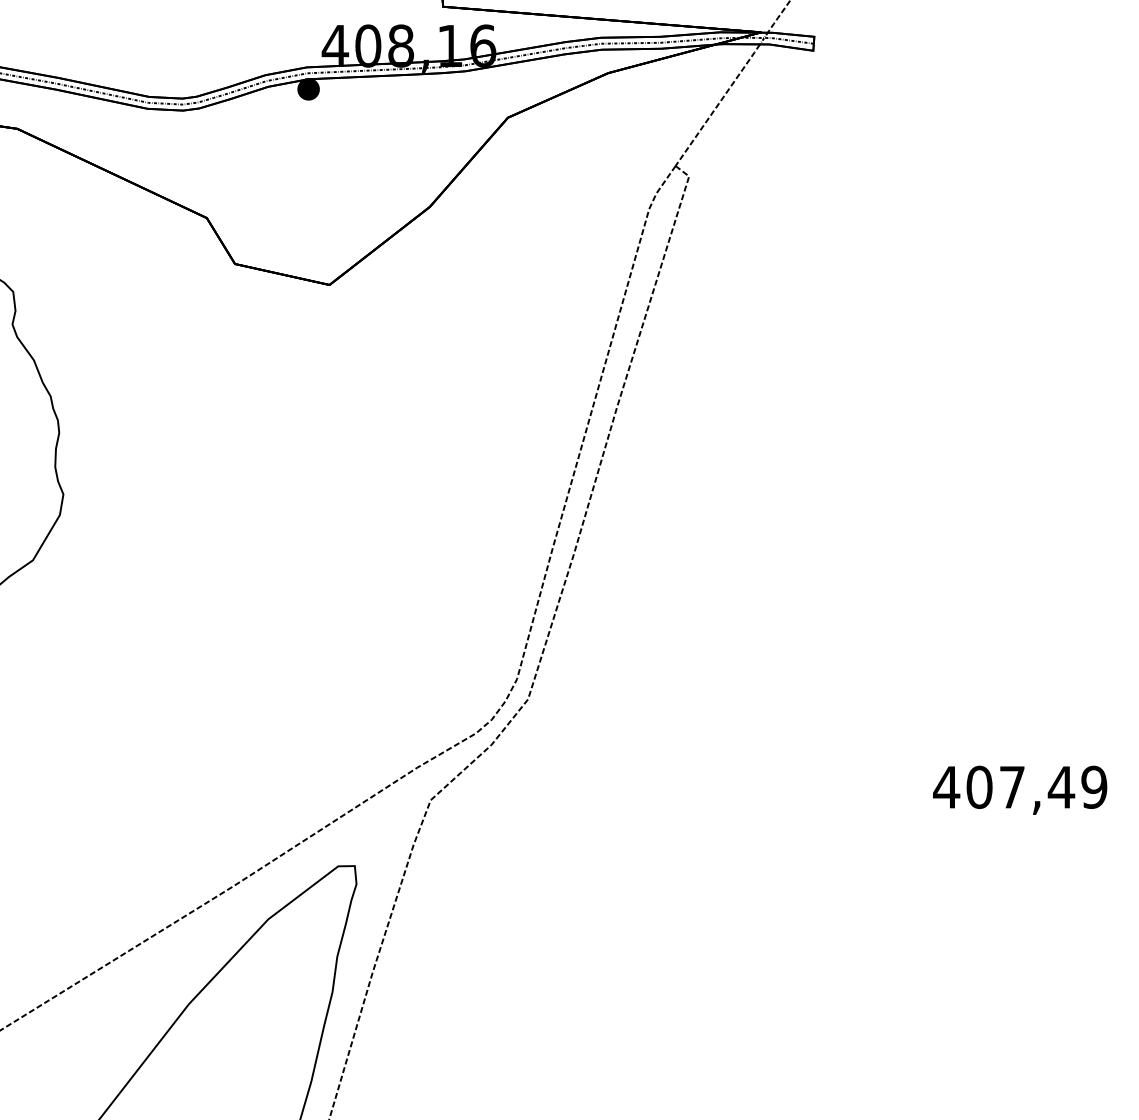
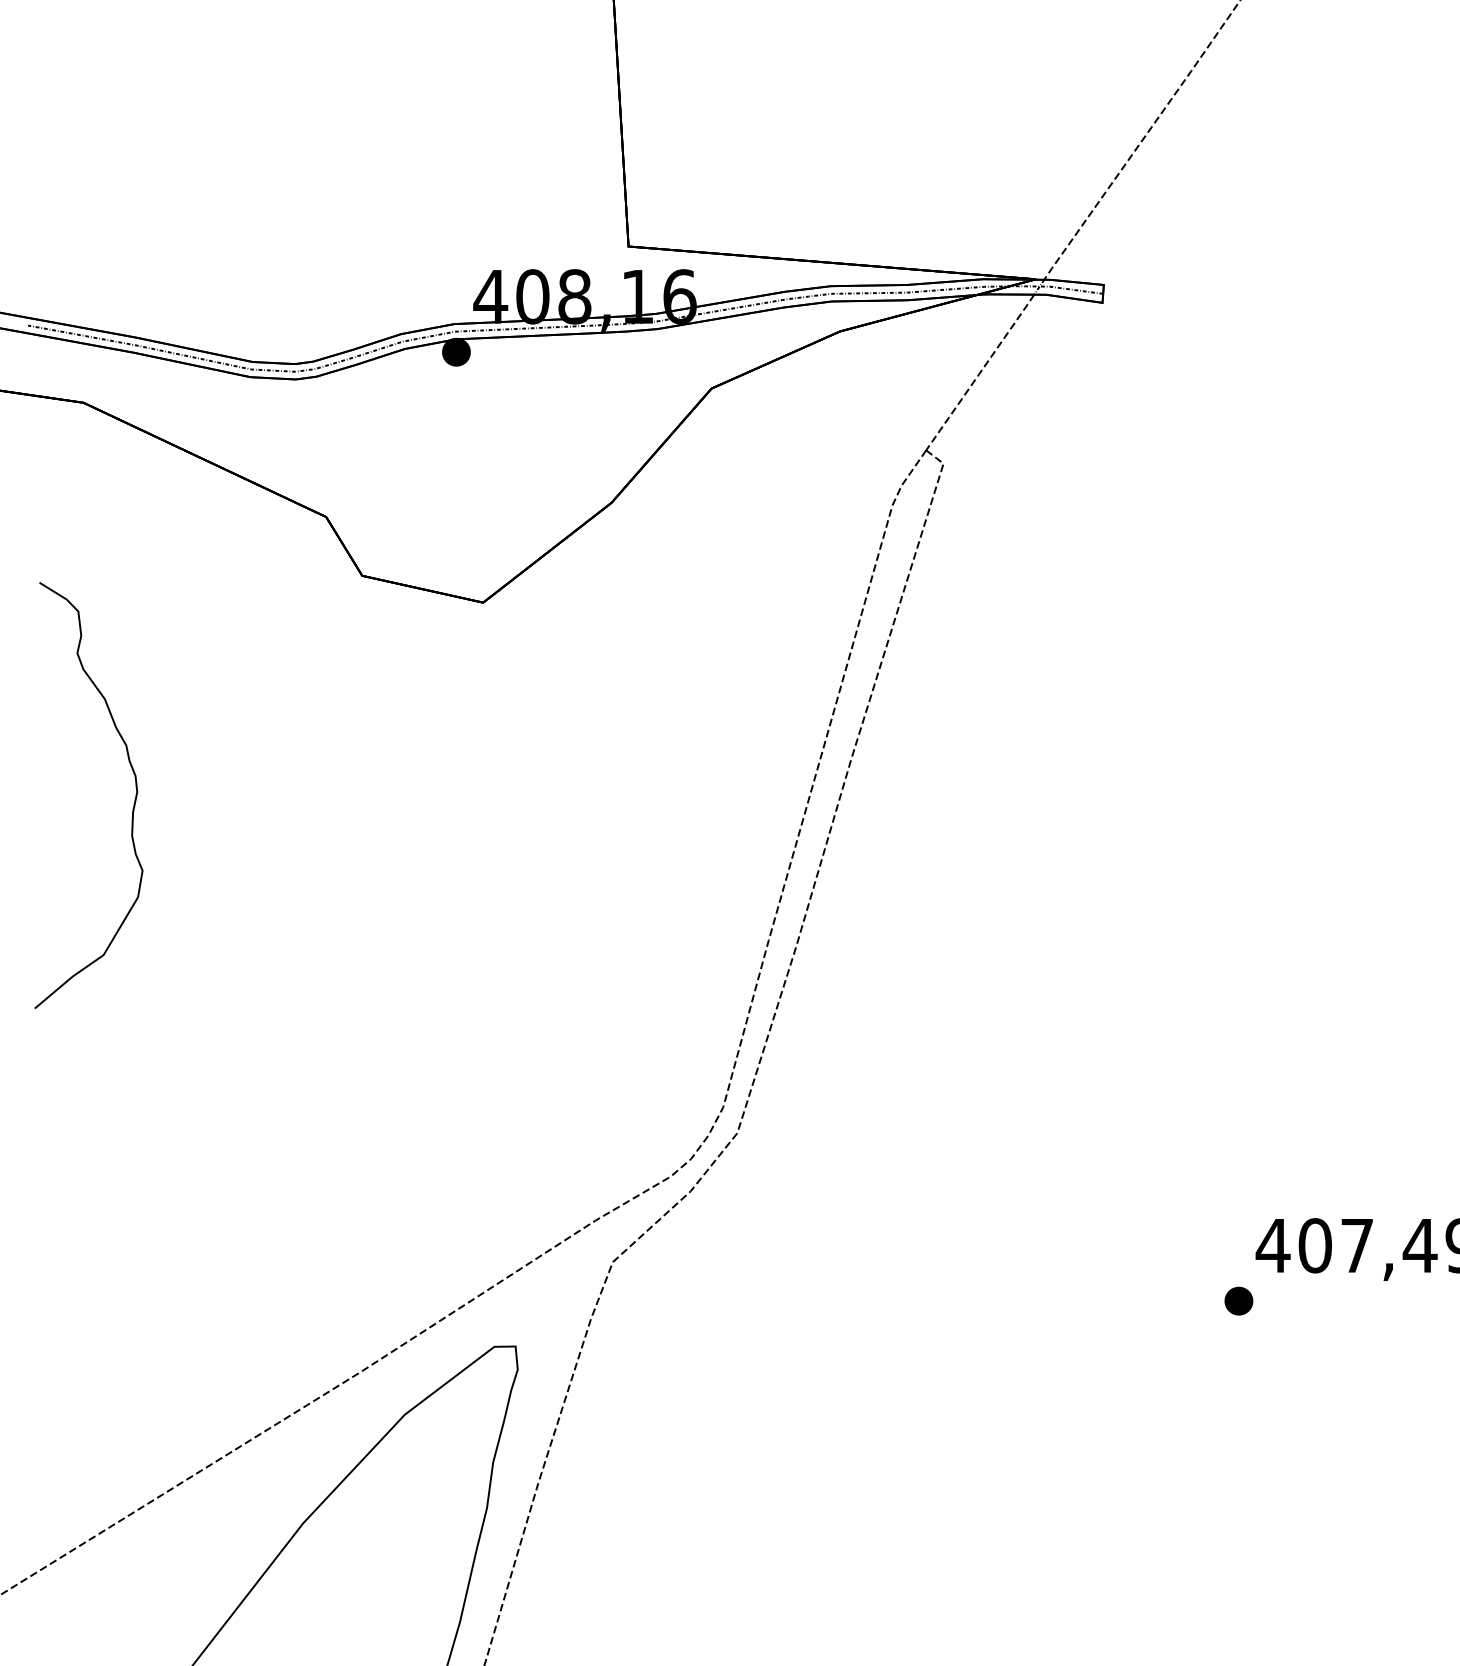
part: (919, 830) -> (1238, 1300), added

